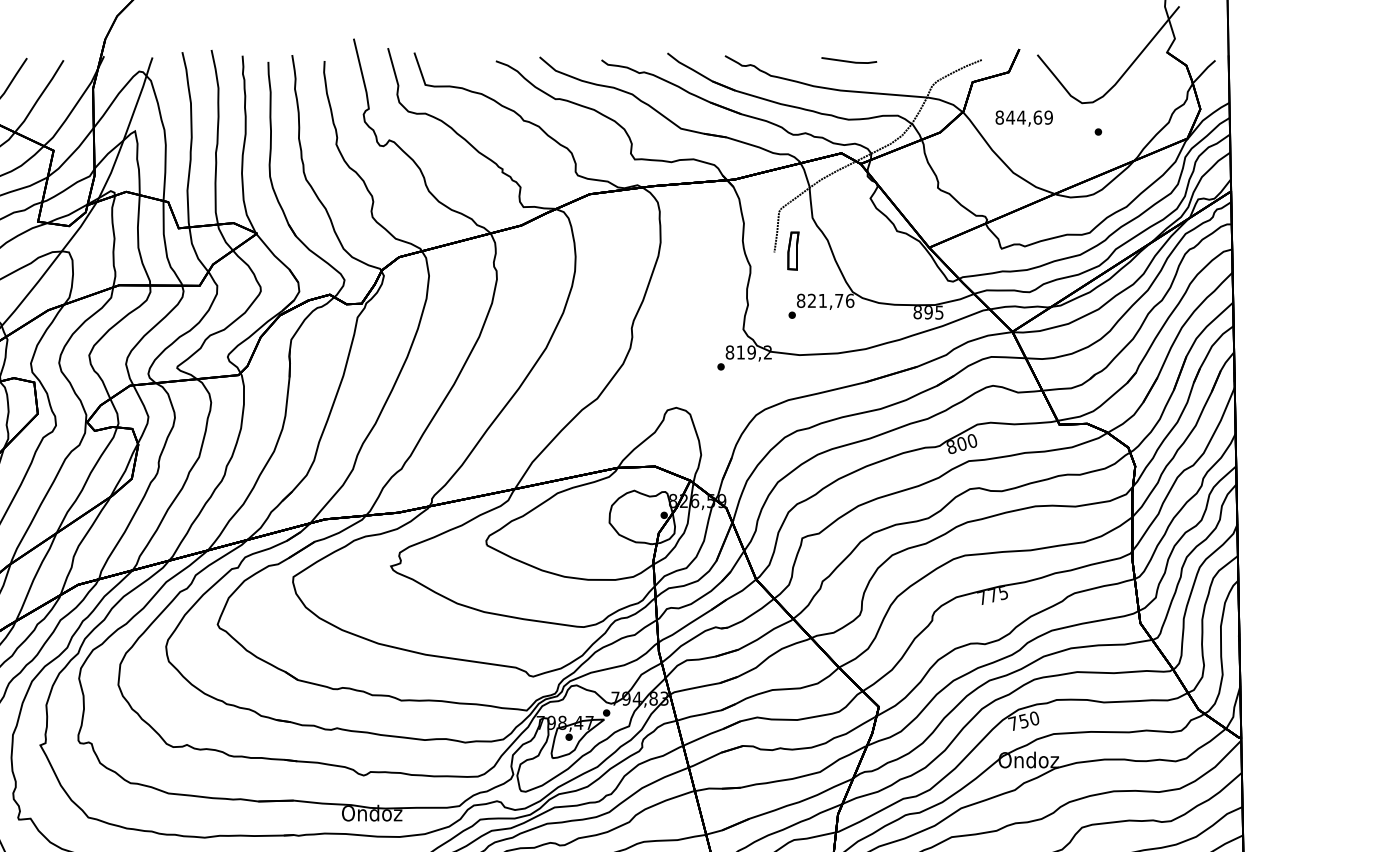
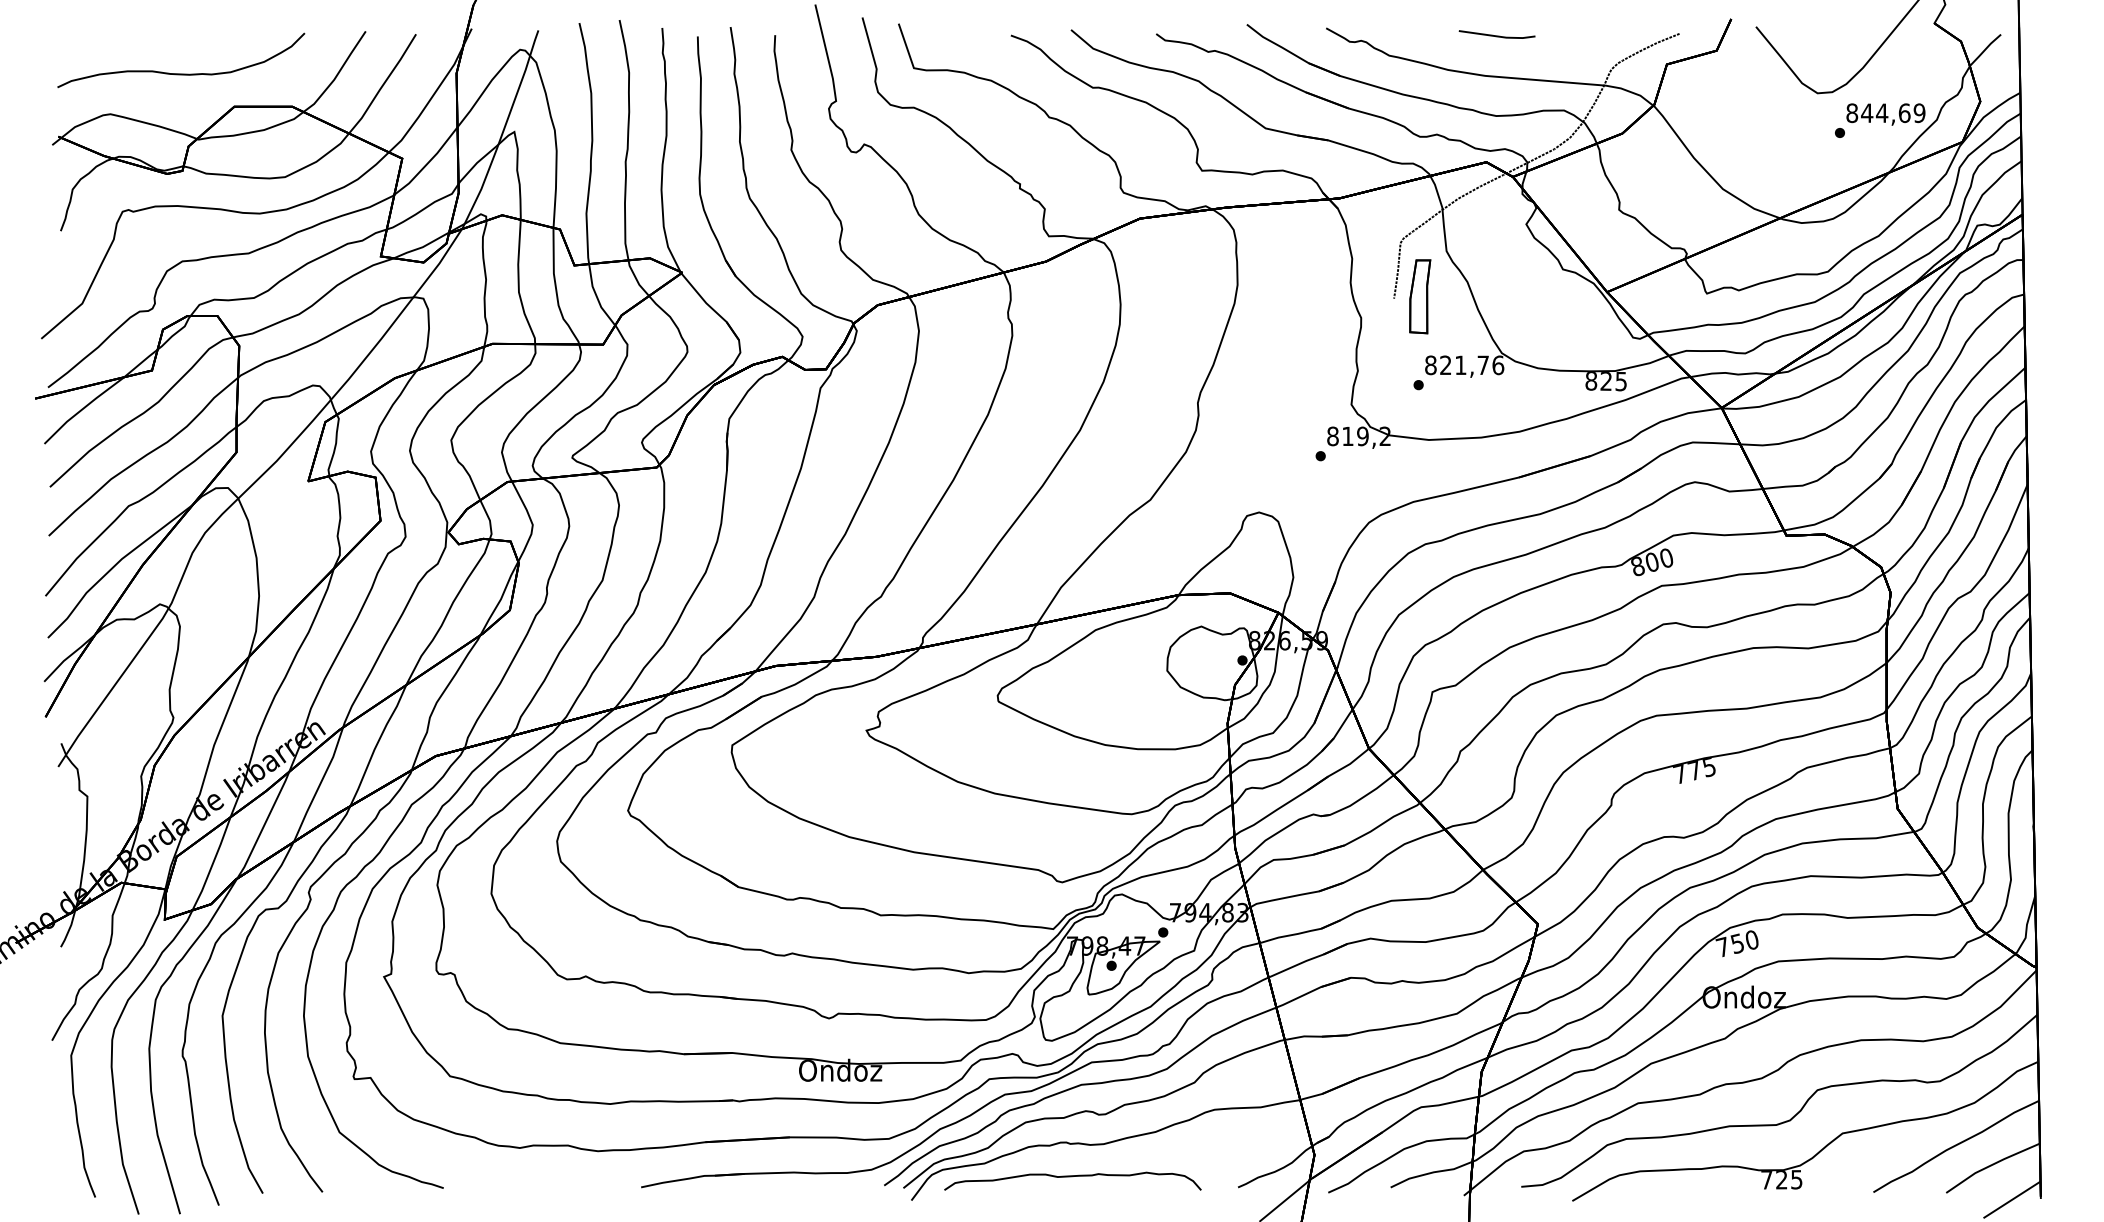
text: (1023, 118) -> (1885, 114), moved
part: (793, 250) -> (1420, 296), size x1.43
text: (928, 312) -> (1606, 381), 895 -> 825

